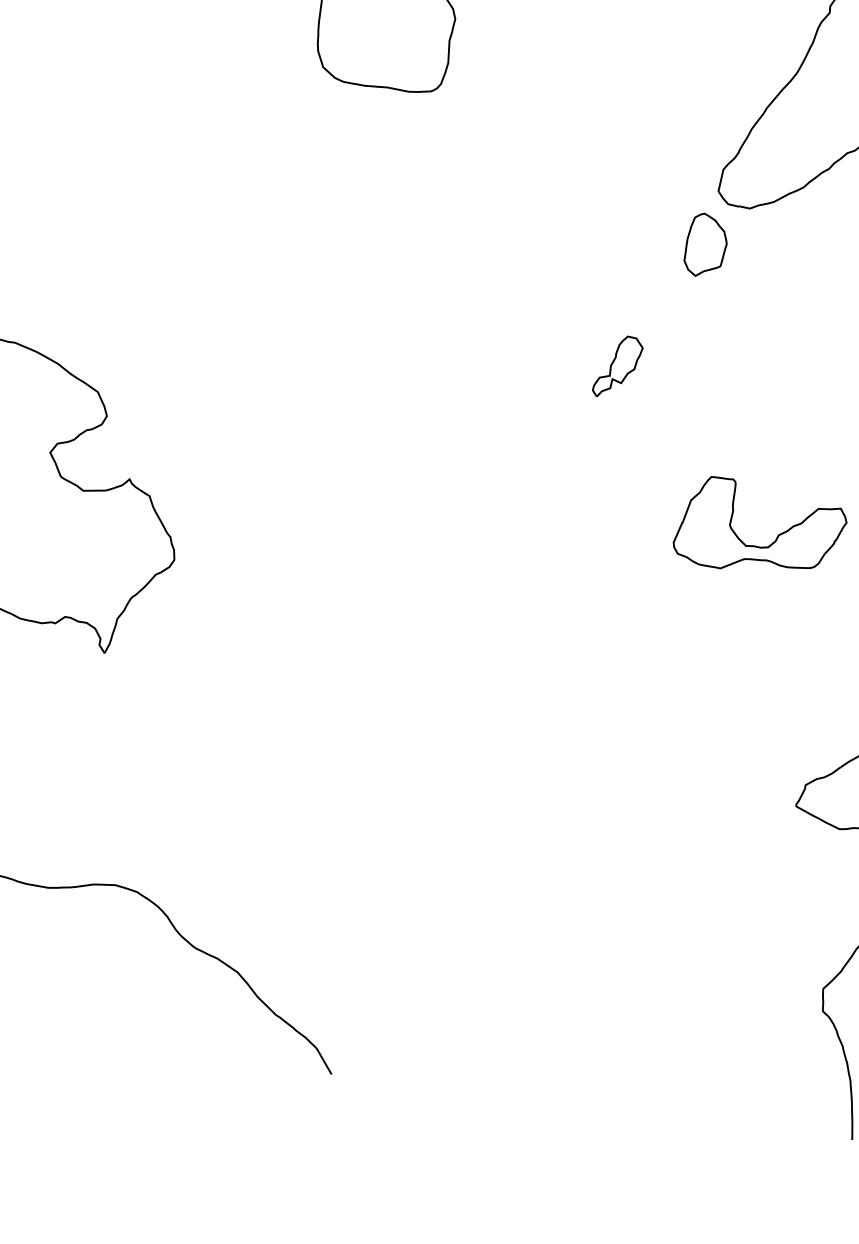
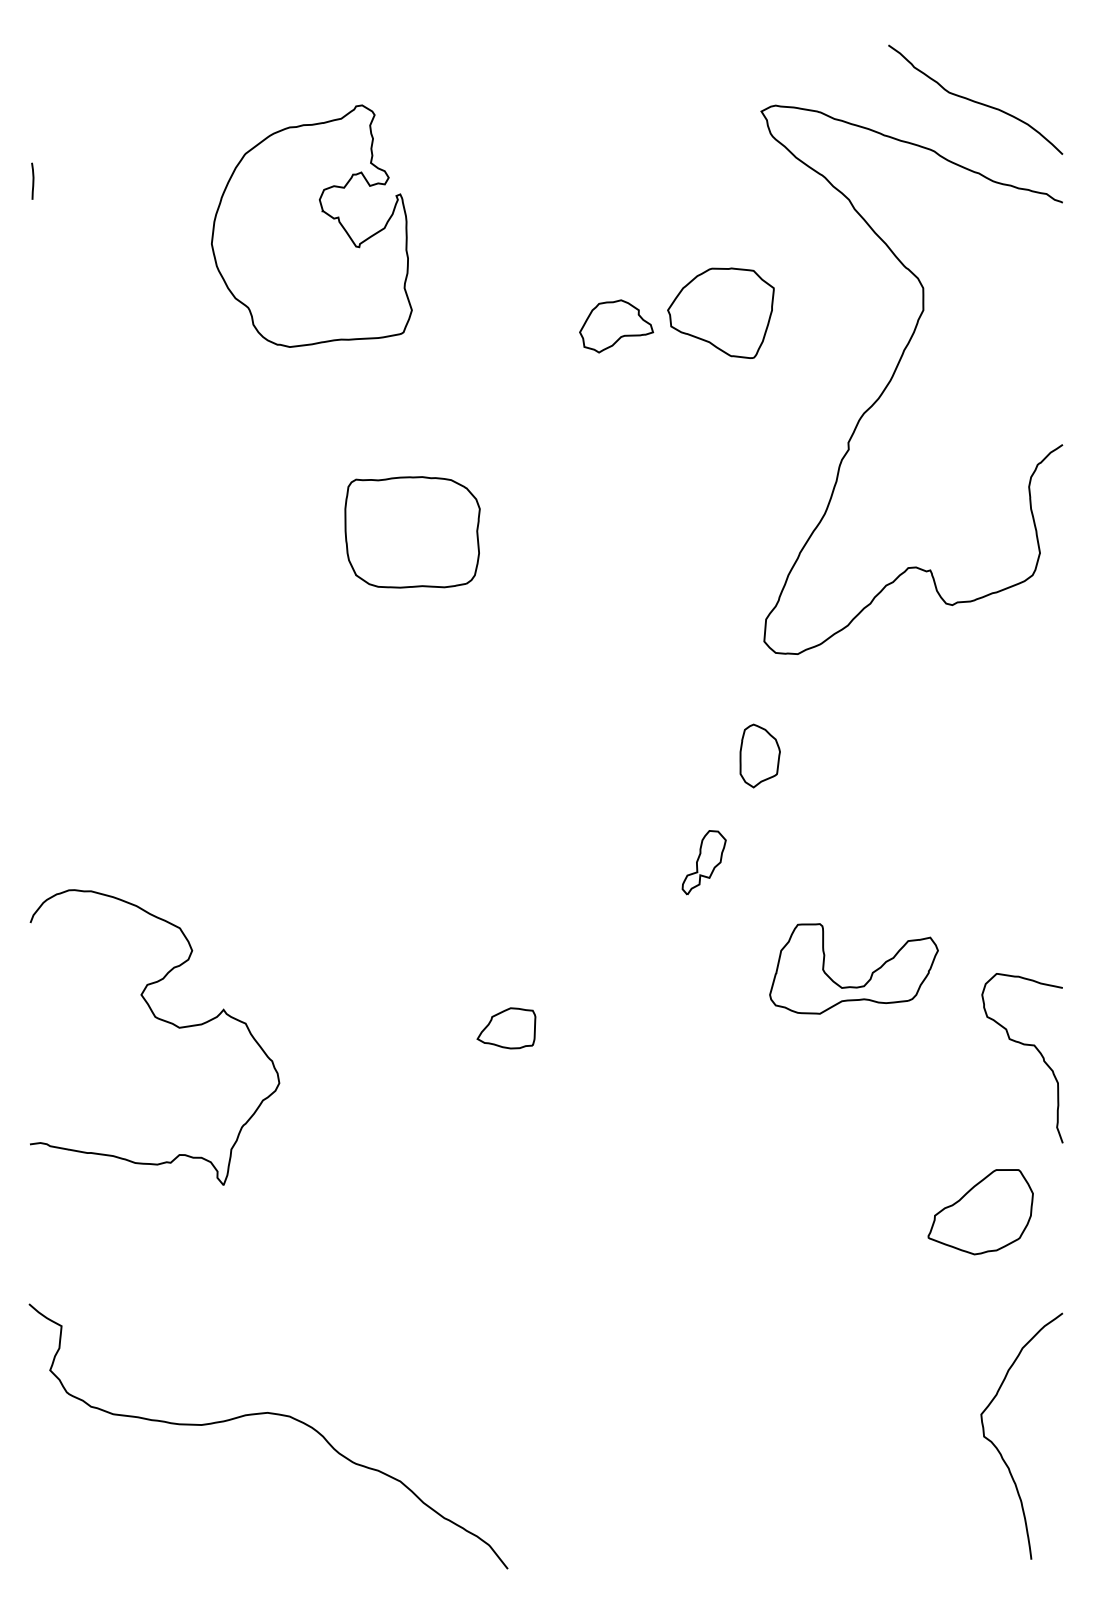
part: (705, 245) -> (759, 755), moved
part: (617, 366) -> (703, 862), moved
part: (407, 538) -> (506, 1028), added

